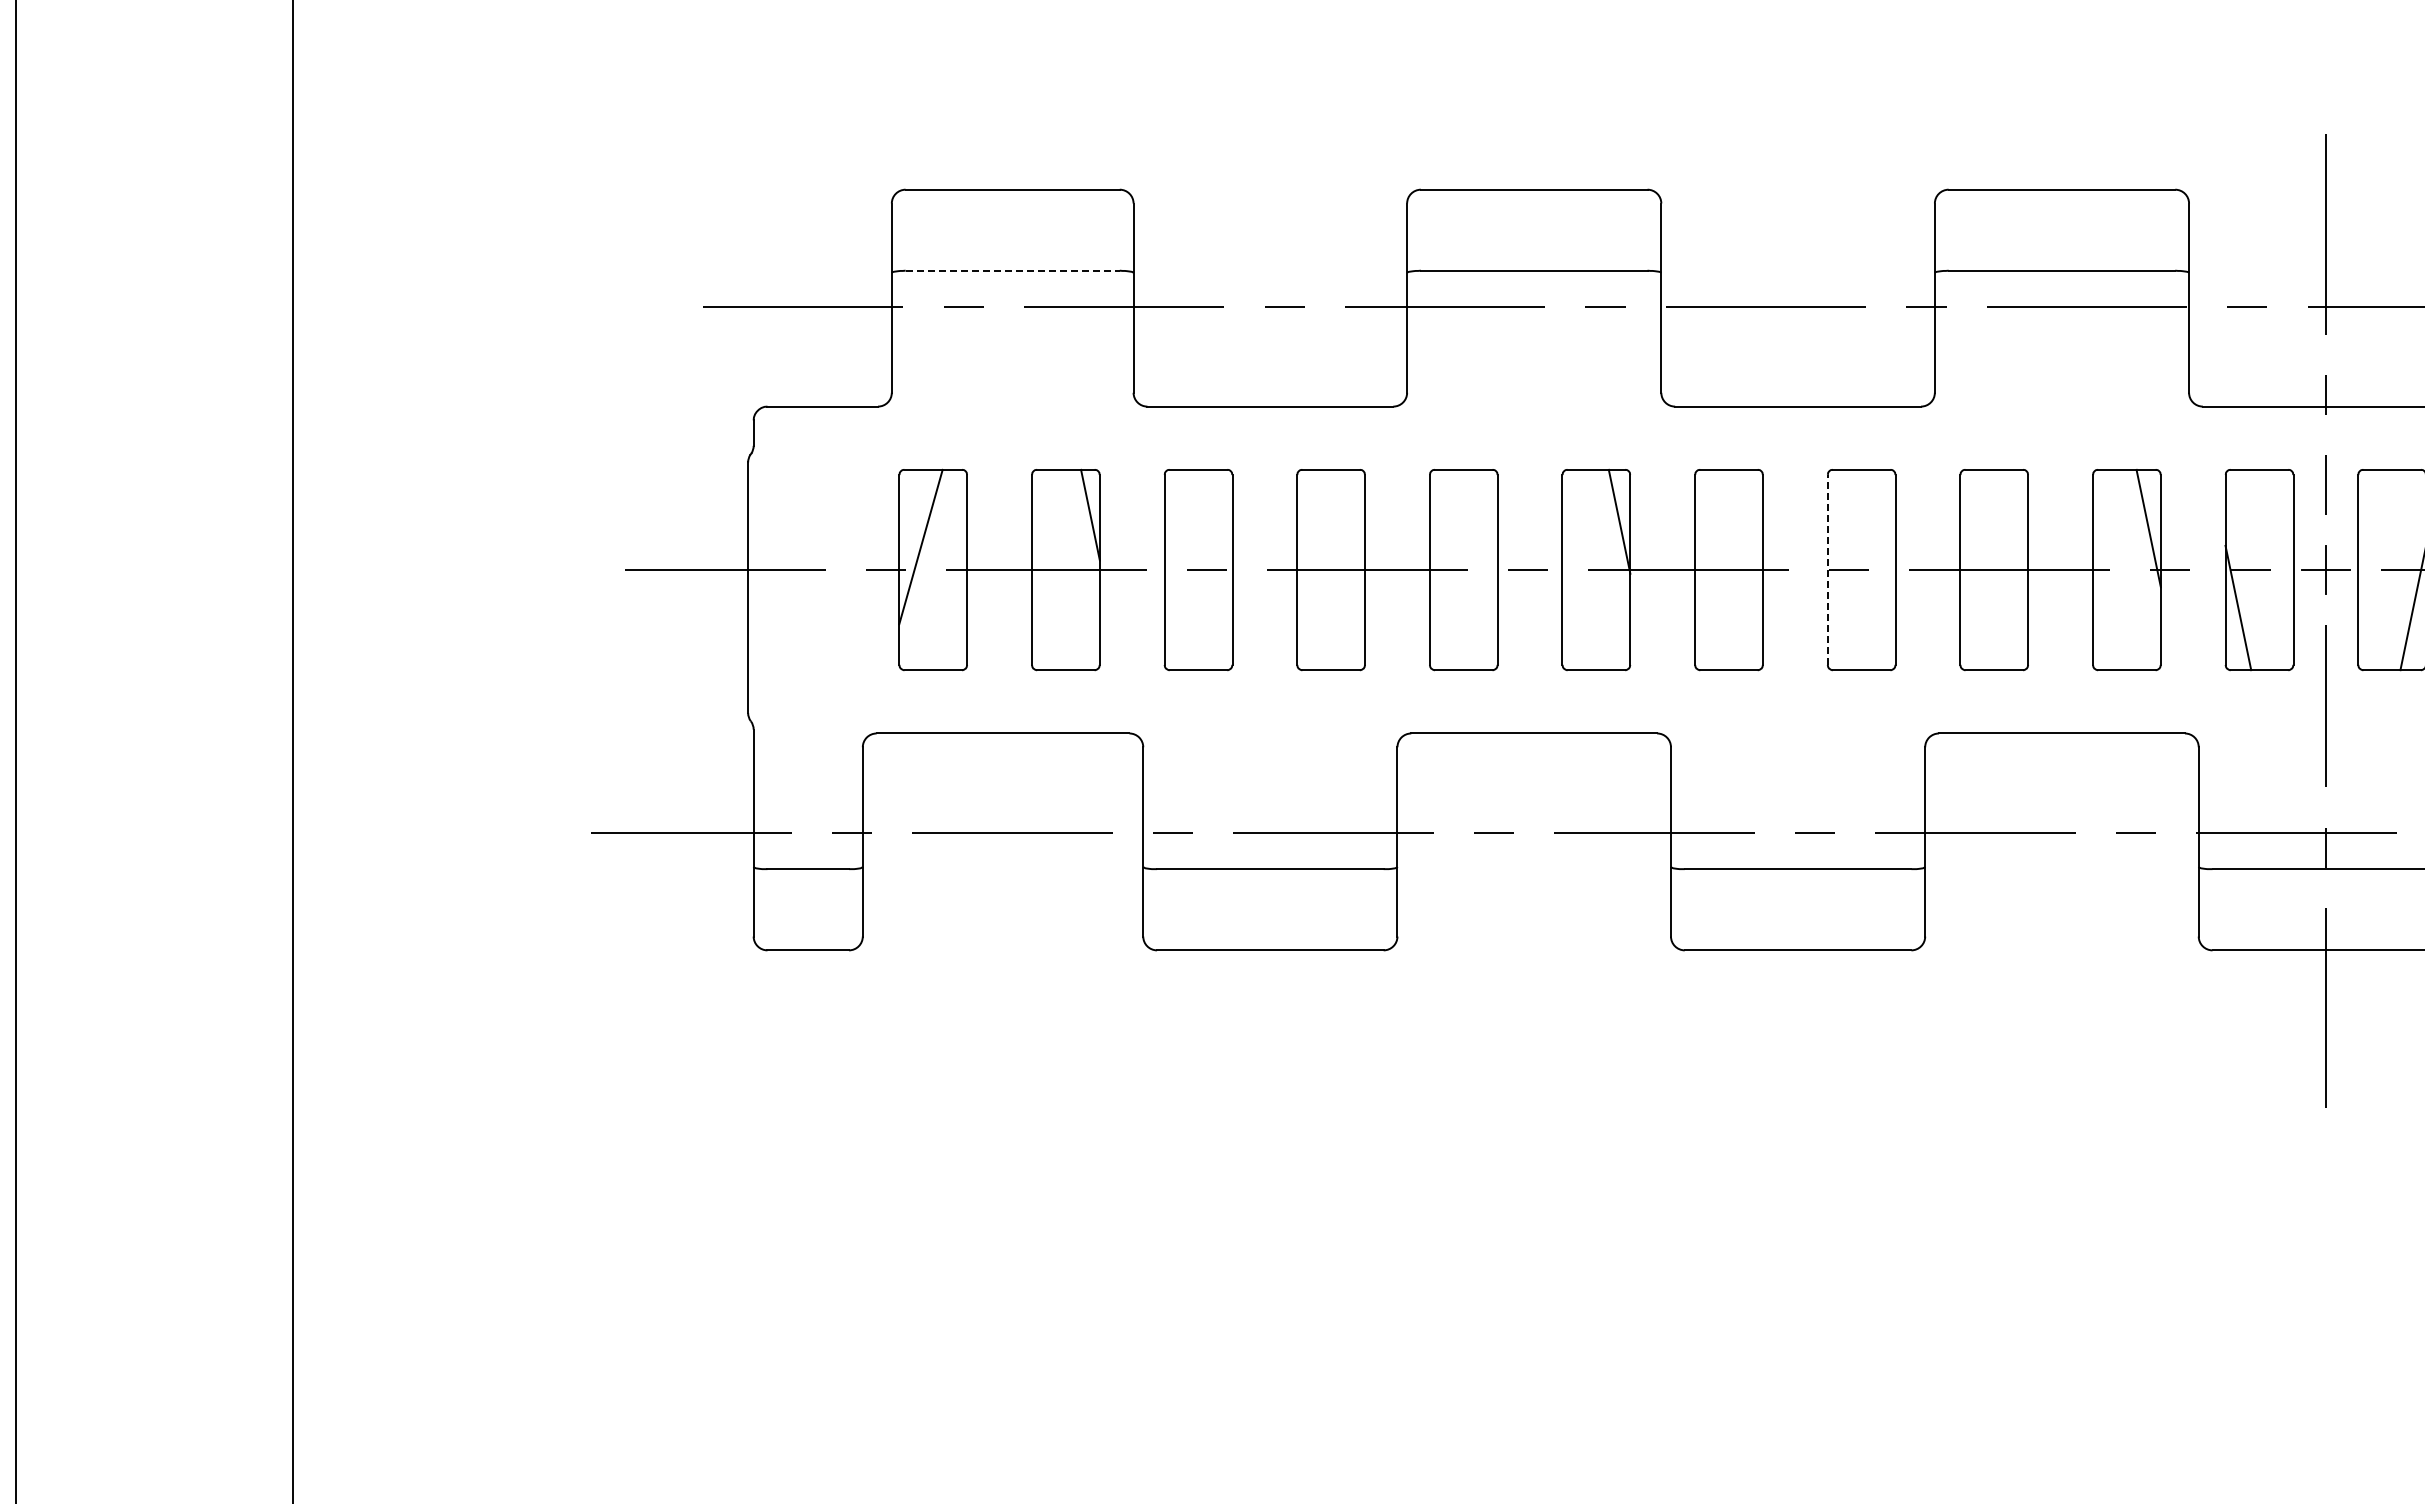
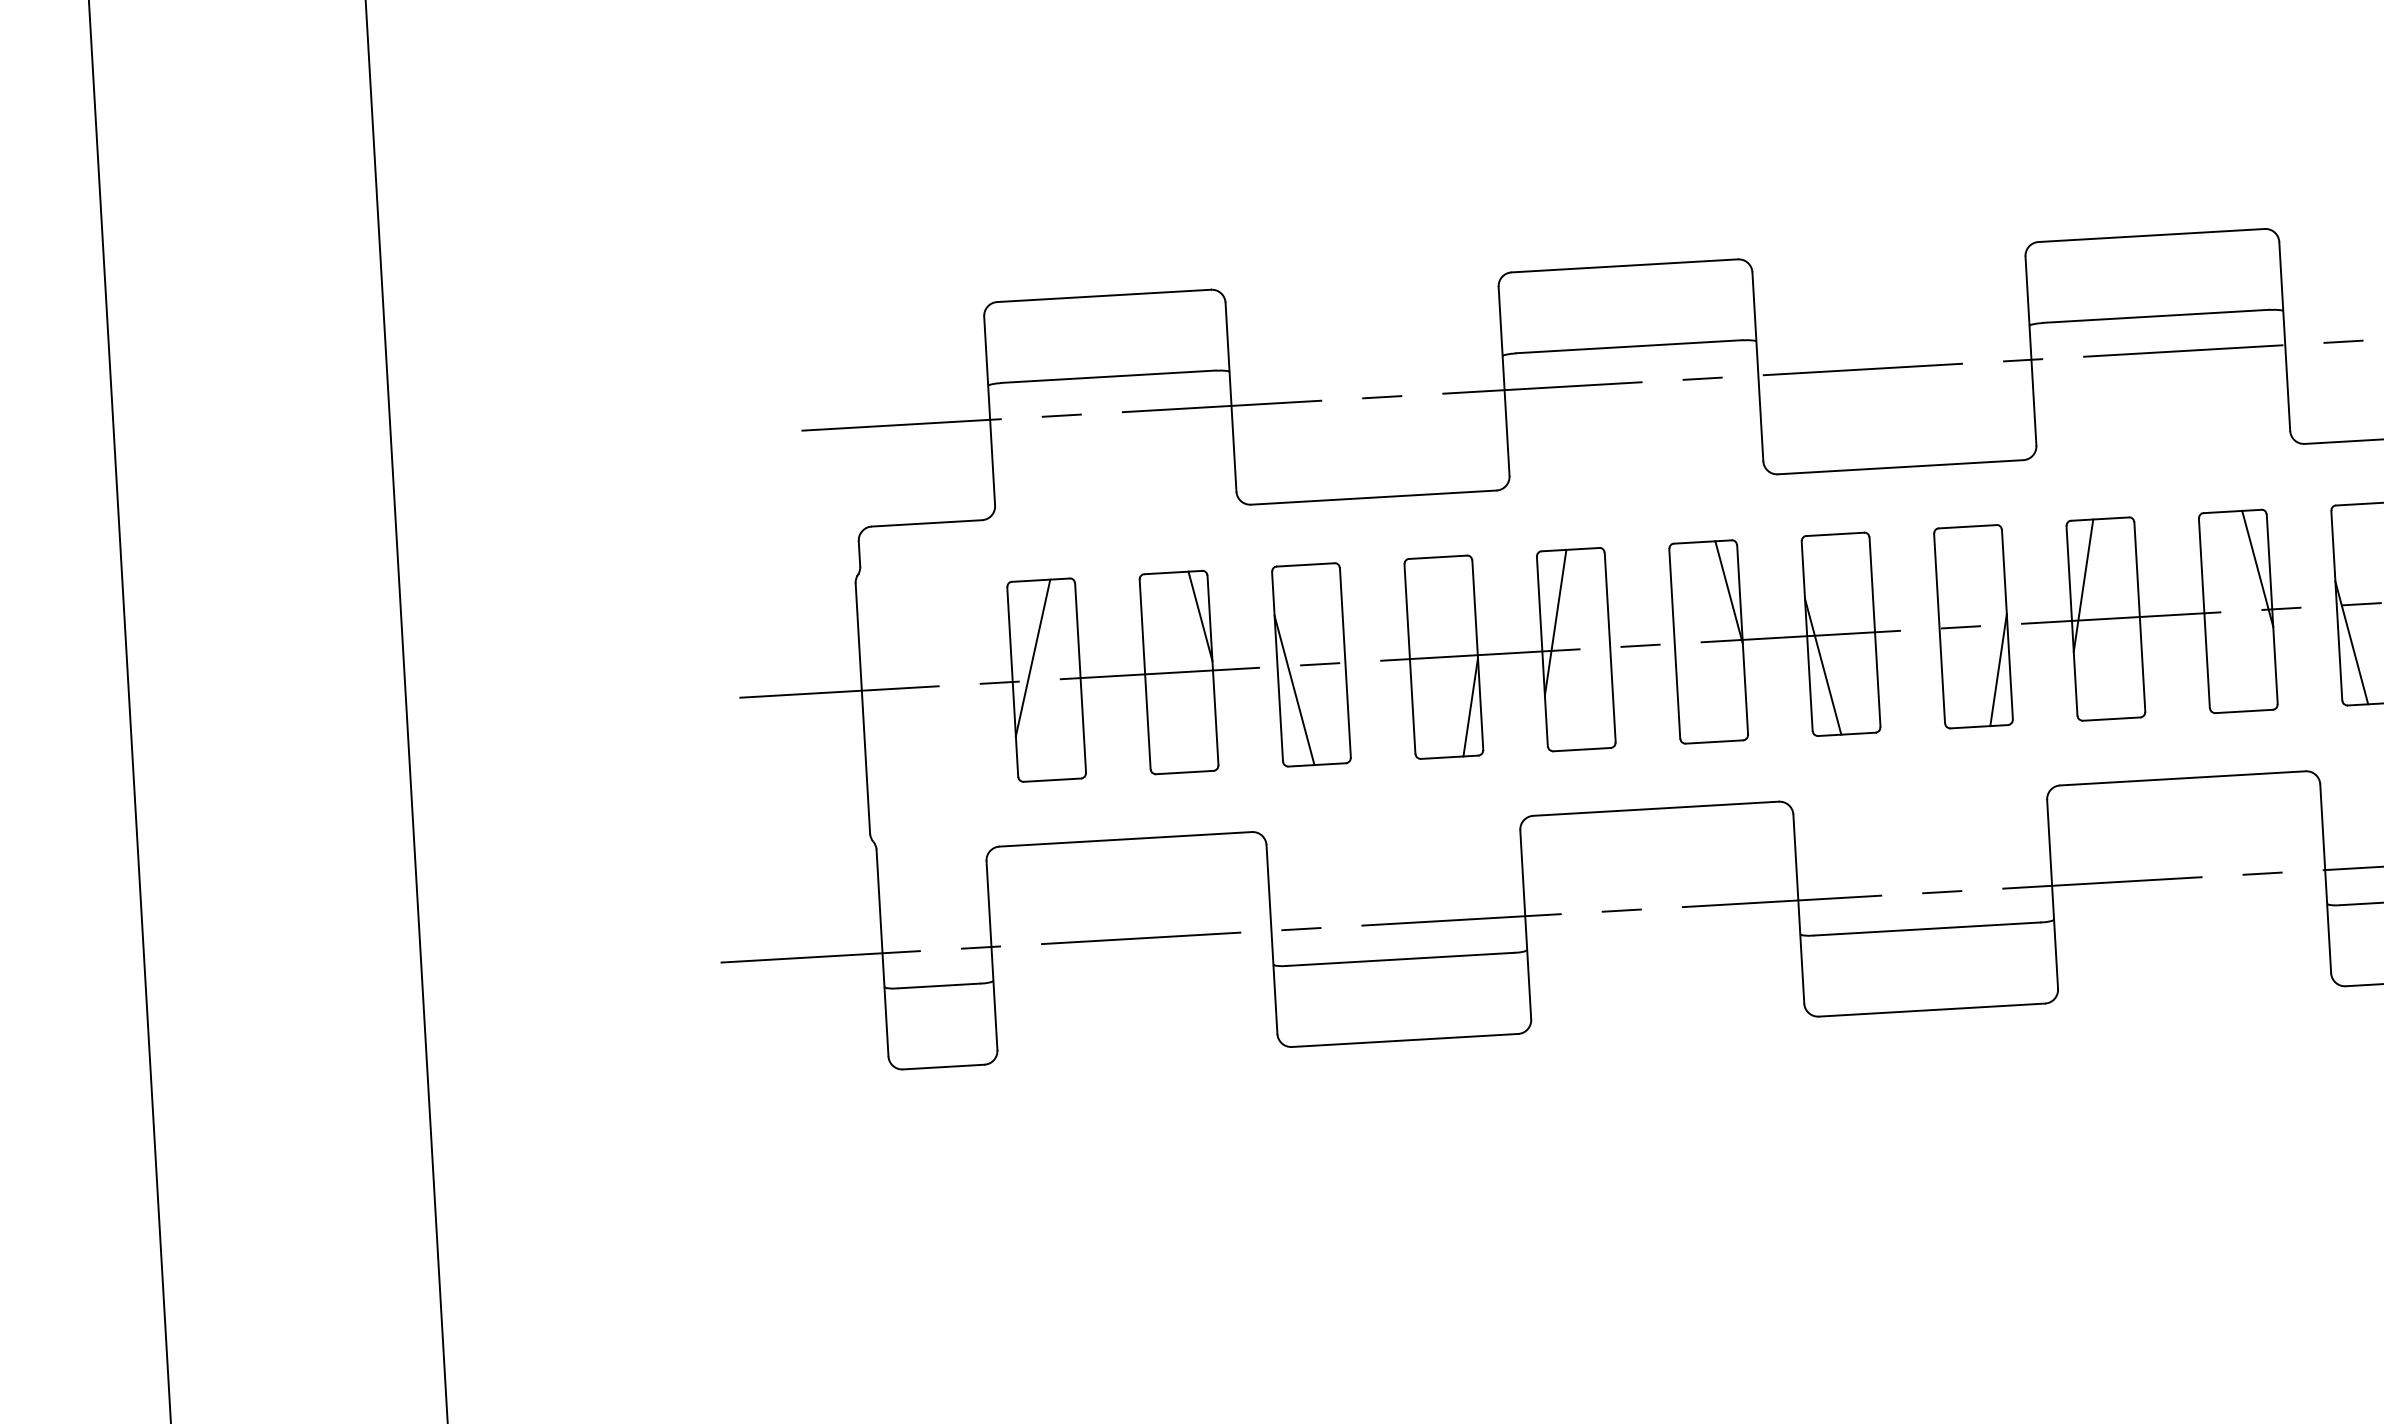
line: (1013, 270) -> (1109, 376), dashed -> solid
line: (1973, 534) -> (2083, 584), added
line: (1444, 541) -> (1555, 622), added
line: (1827, 569) -> (1939, 628), dashed -> solid
line: (1179, 594) -> (1293, 690), added
line: (1709, 601) -> (1823, 666), added
line: (1883, 614) -> (1997, 669), added
line: (1354, 621) -> (1470, 707), added

